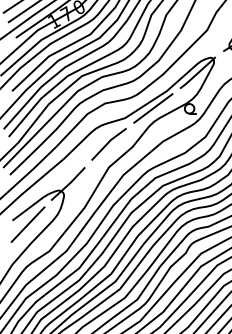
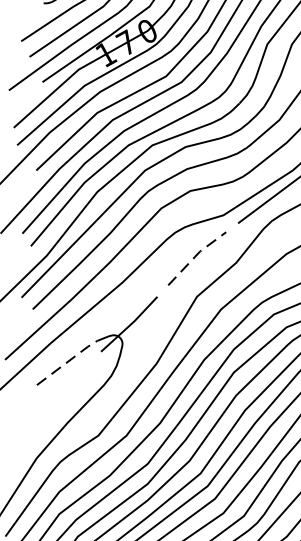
line: (108, 142) -> (196, 255), solid -> dashed
line: (31, 206) -> (68, 361), solid -> dashed
line: (27, 224) -> (61, 391), removed

